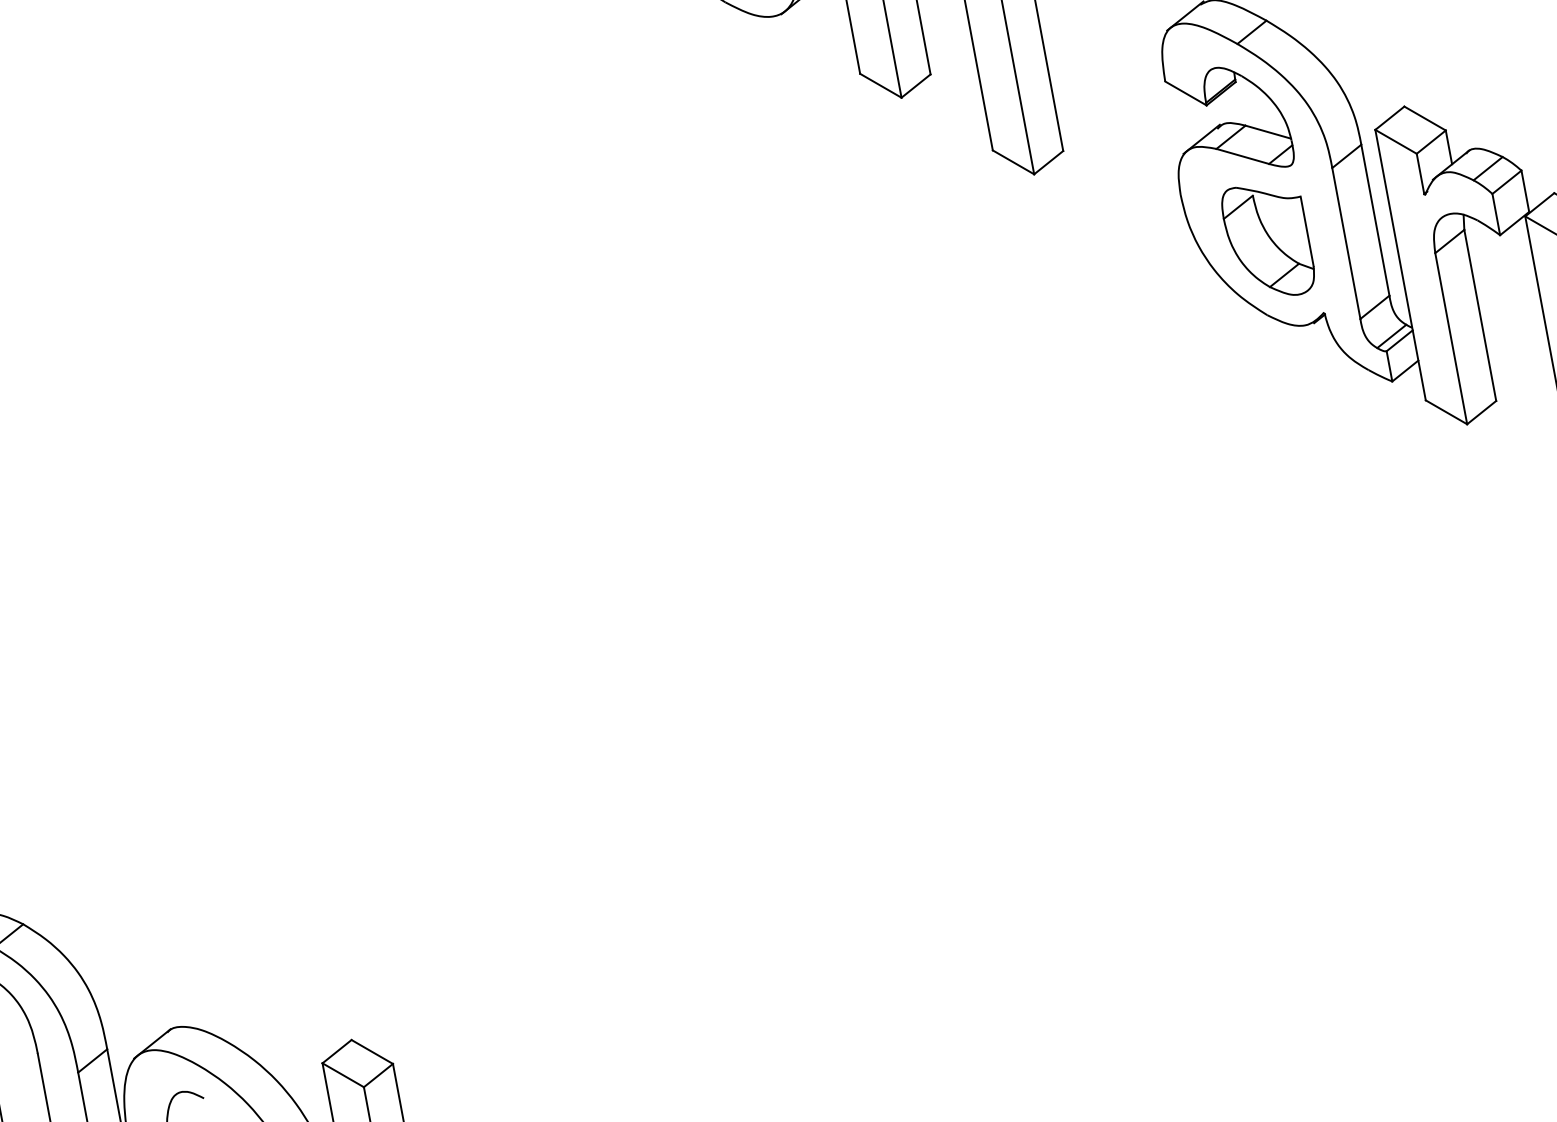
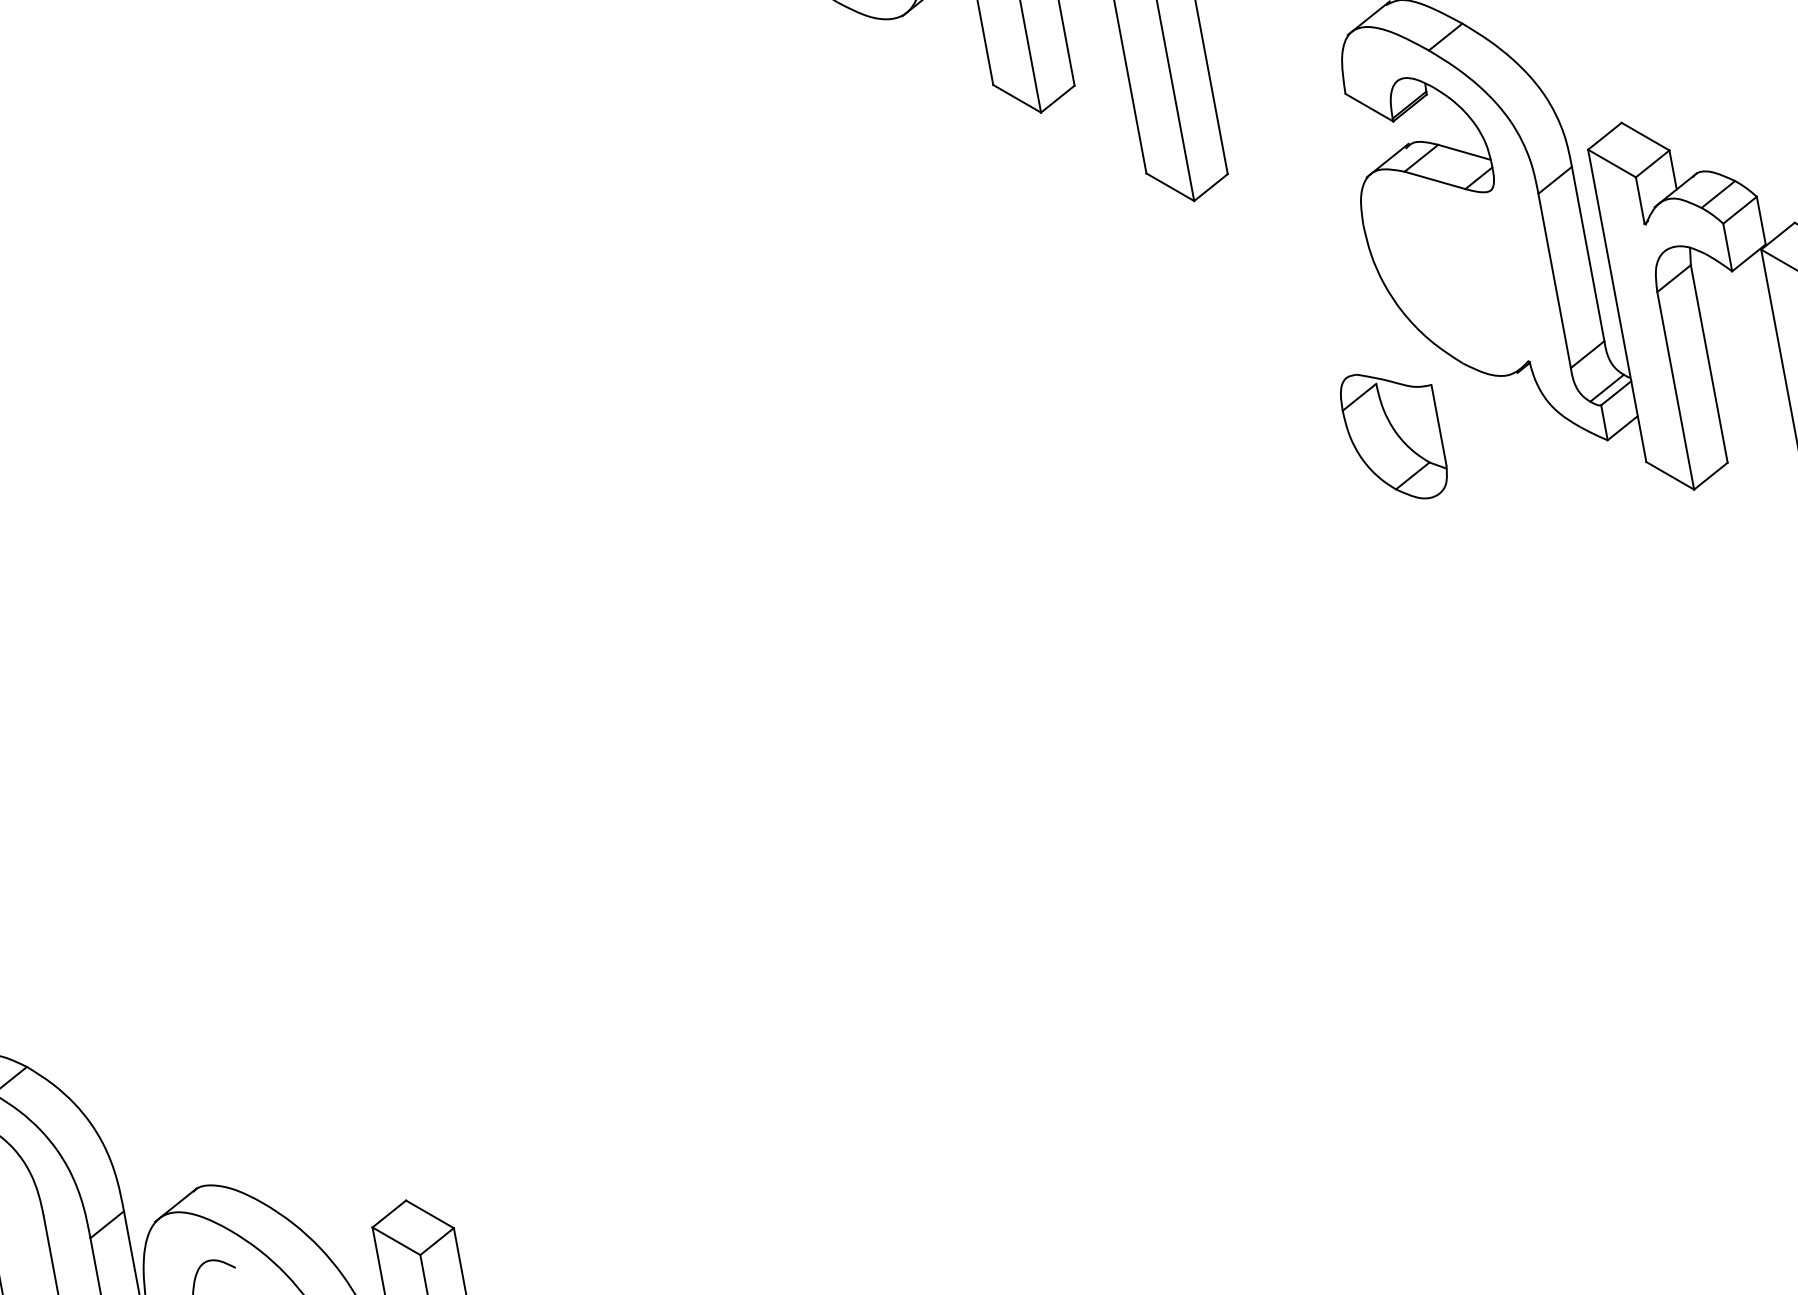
part: (1267, 240) -> (1393, 435), moved

